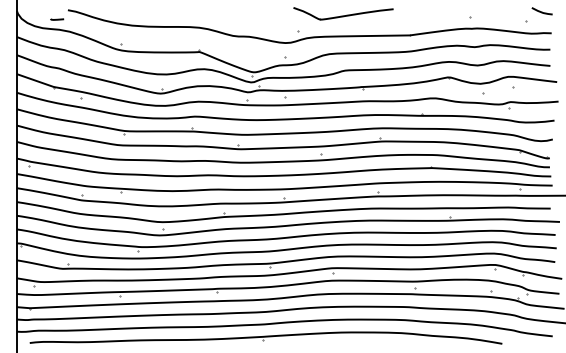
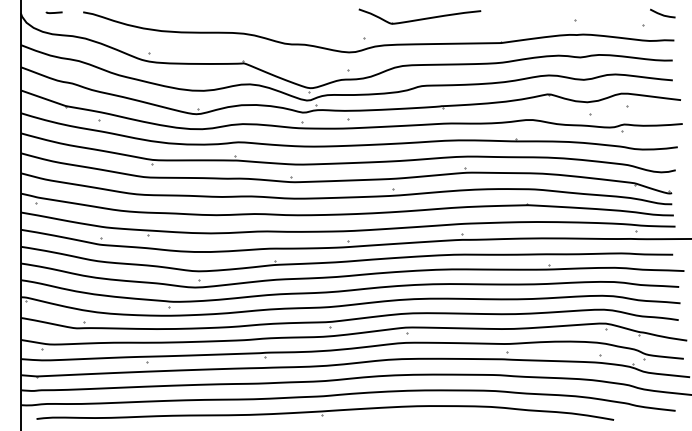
line: (57, 19) -> (54, 12), moved

